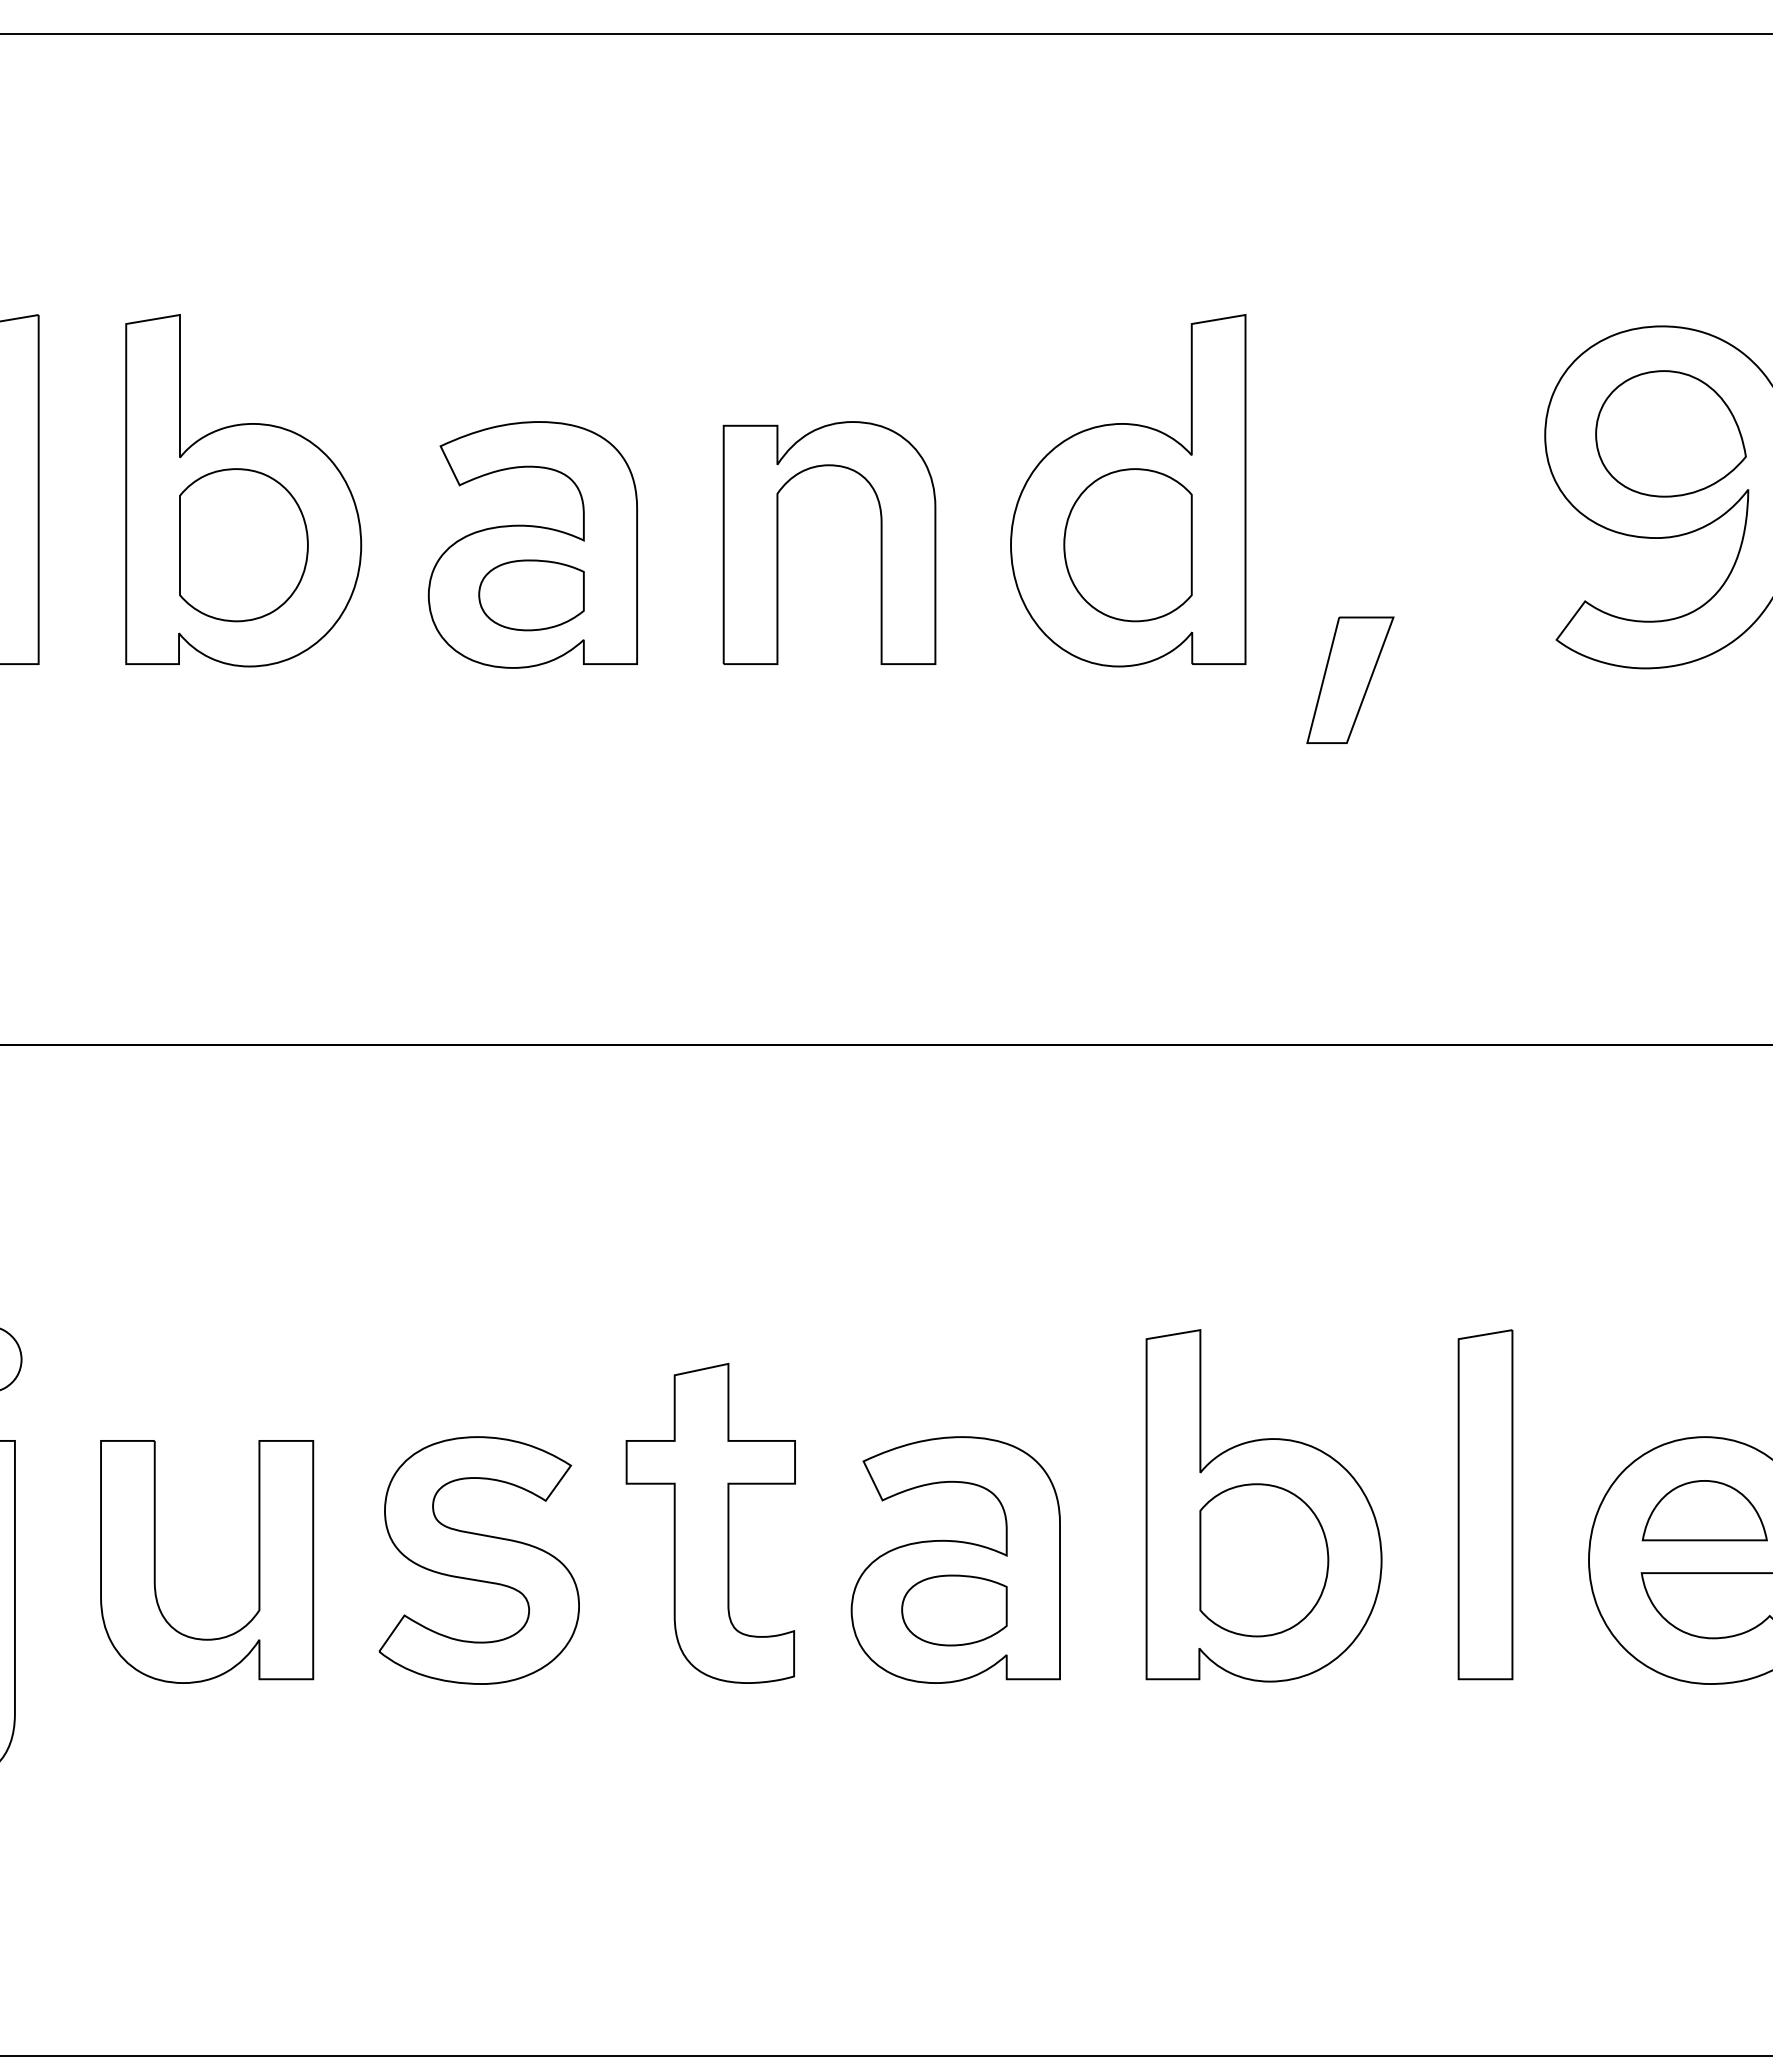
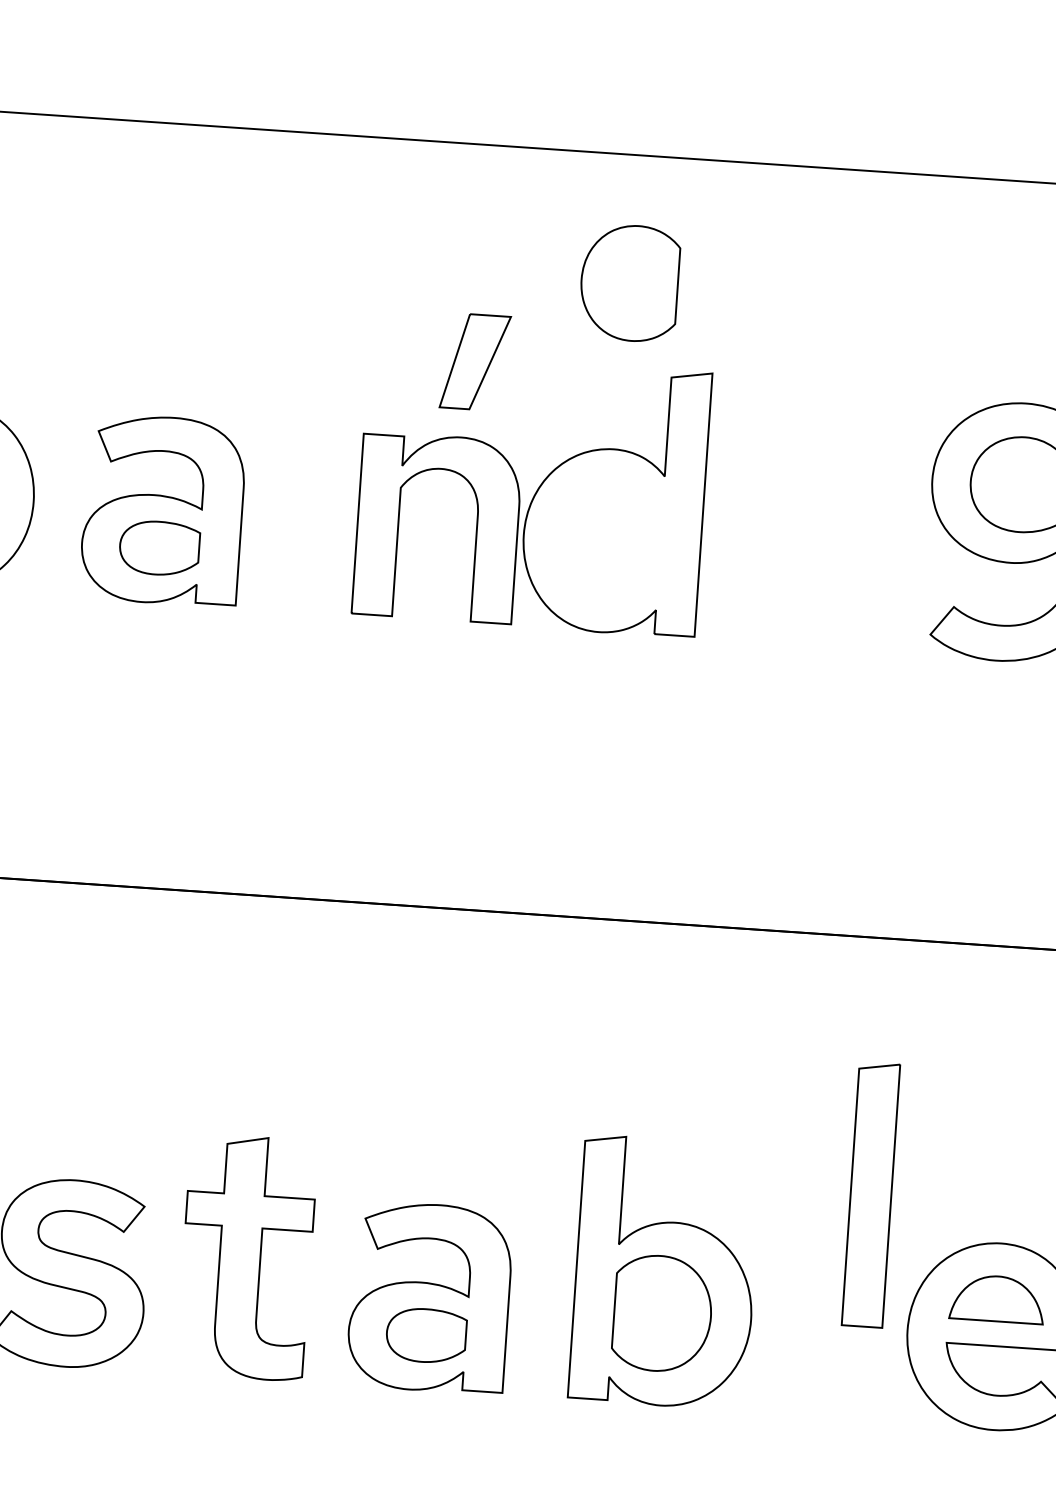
part: (778, 542) -> (399, 524), moved
part: (1127, 545) -> (629, 283), moved
part: (1350, 679) -> (475, 361), moved
part: (1485, 1504) -> (870, 1194), moved

